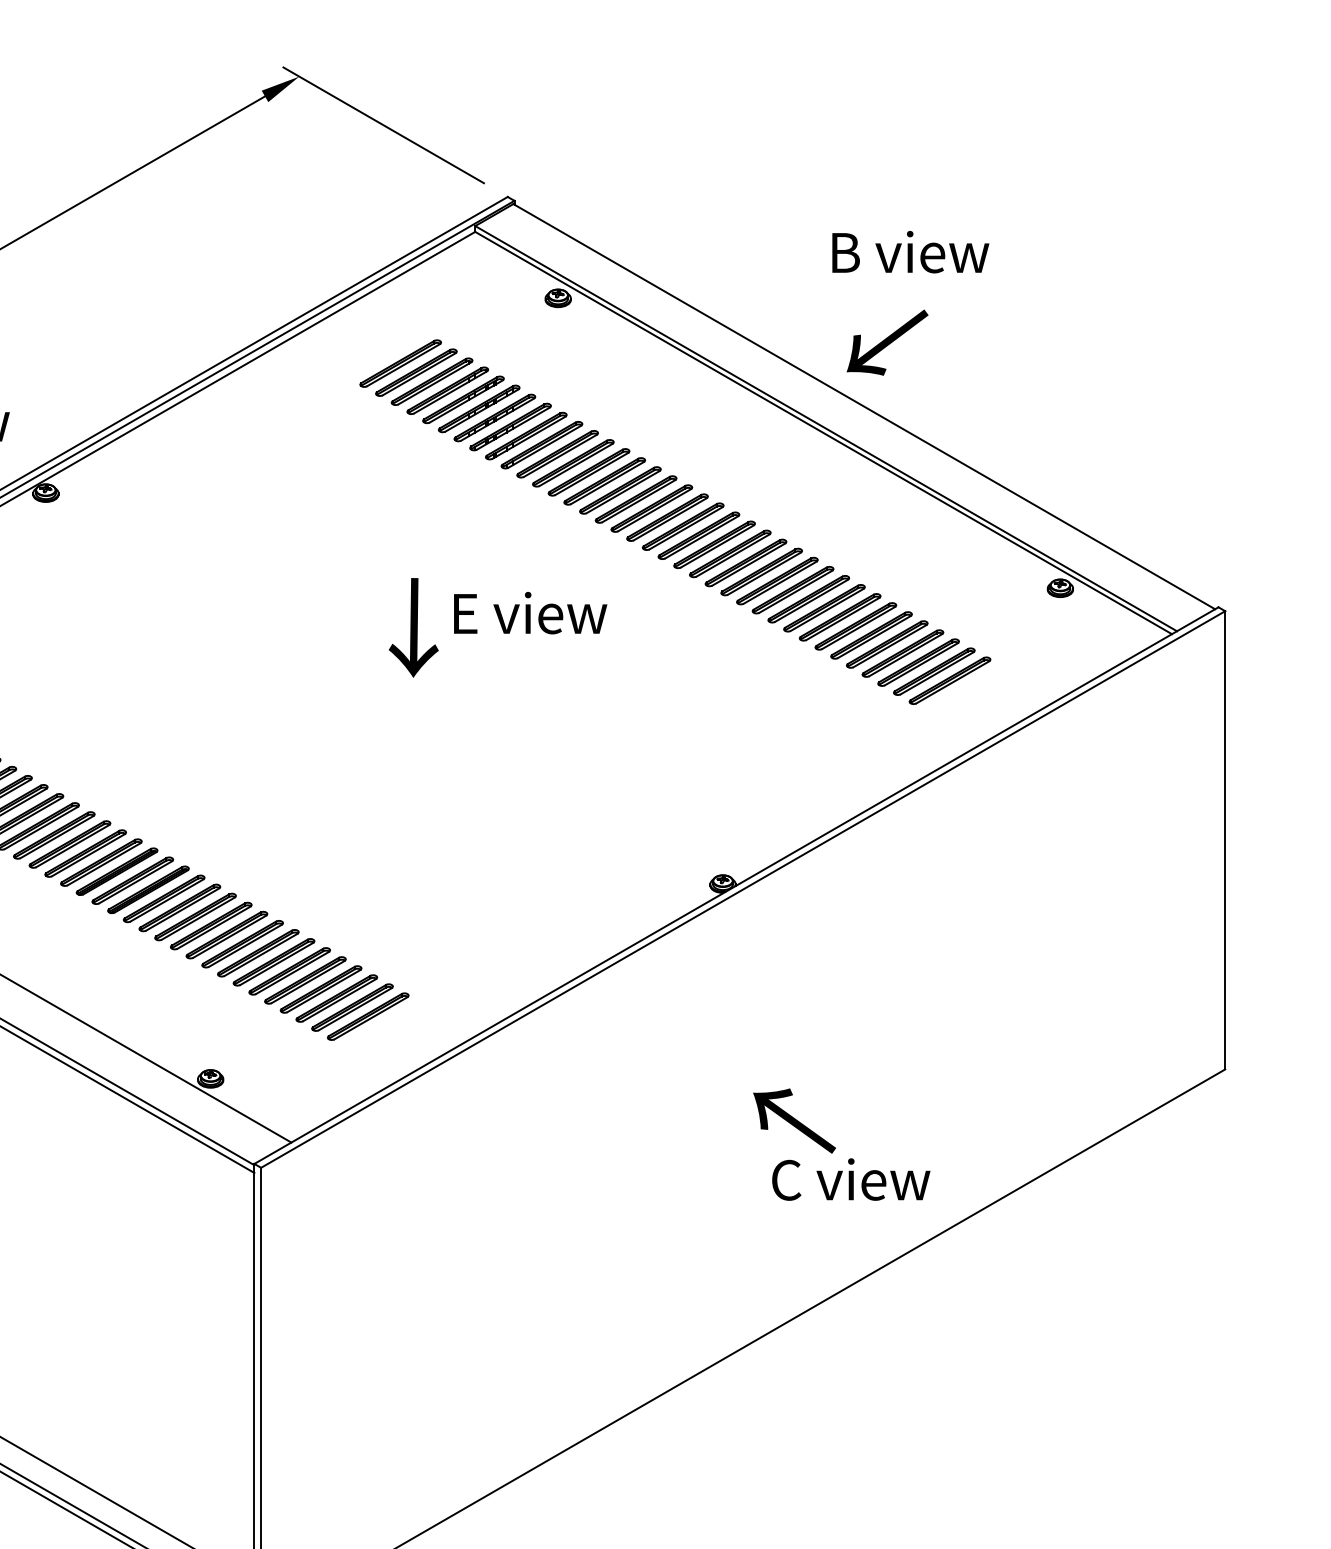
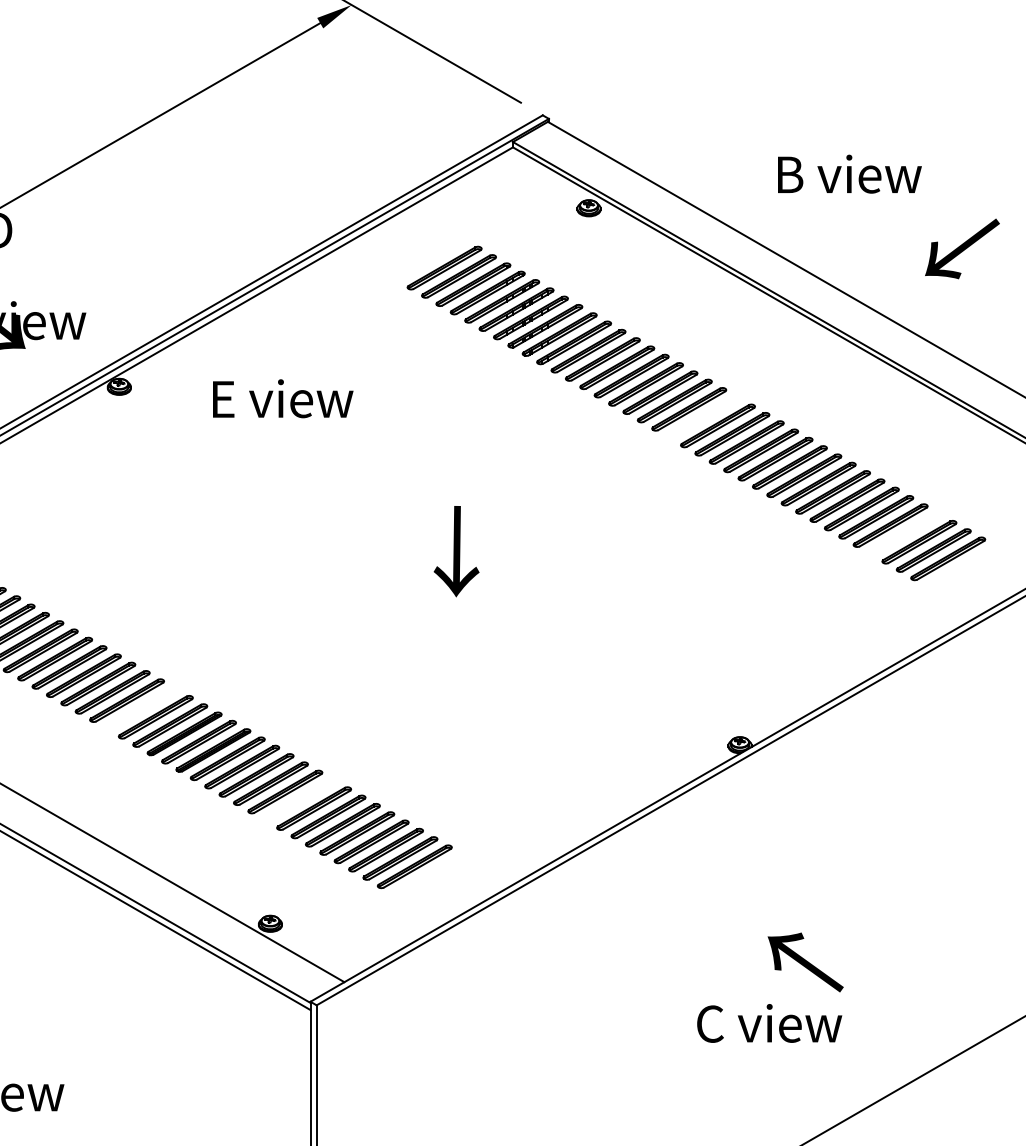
text: (910, 252) -> (849, 174), moved
text: (887, 342) -> (962, 248), moved
part: (682, 526) -> (702, 417), removed
text: (530, 612) -> (283, 398), moved
text: (413, 627) -> (456, 551), moved
part: (902, 653) -> (904, 533), removed
part: (69, 844) -> (141, 708), removed
part: (242, 944) -> (299, 800), removed
text: (851, 1179) -> (769, 1023), moved

